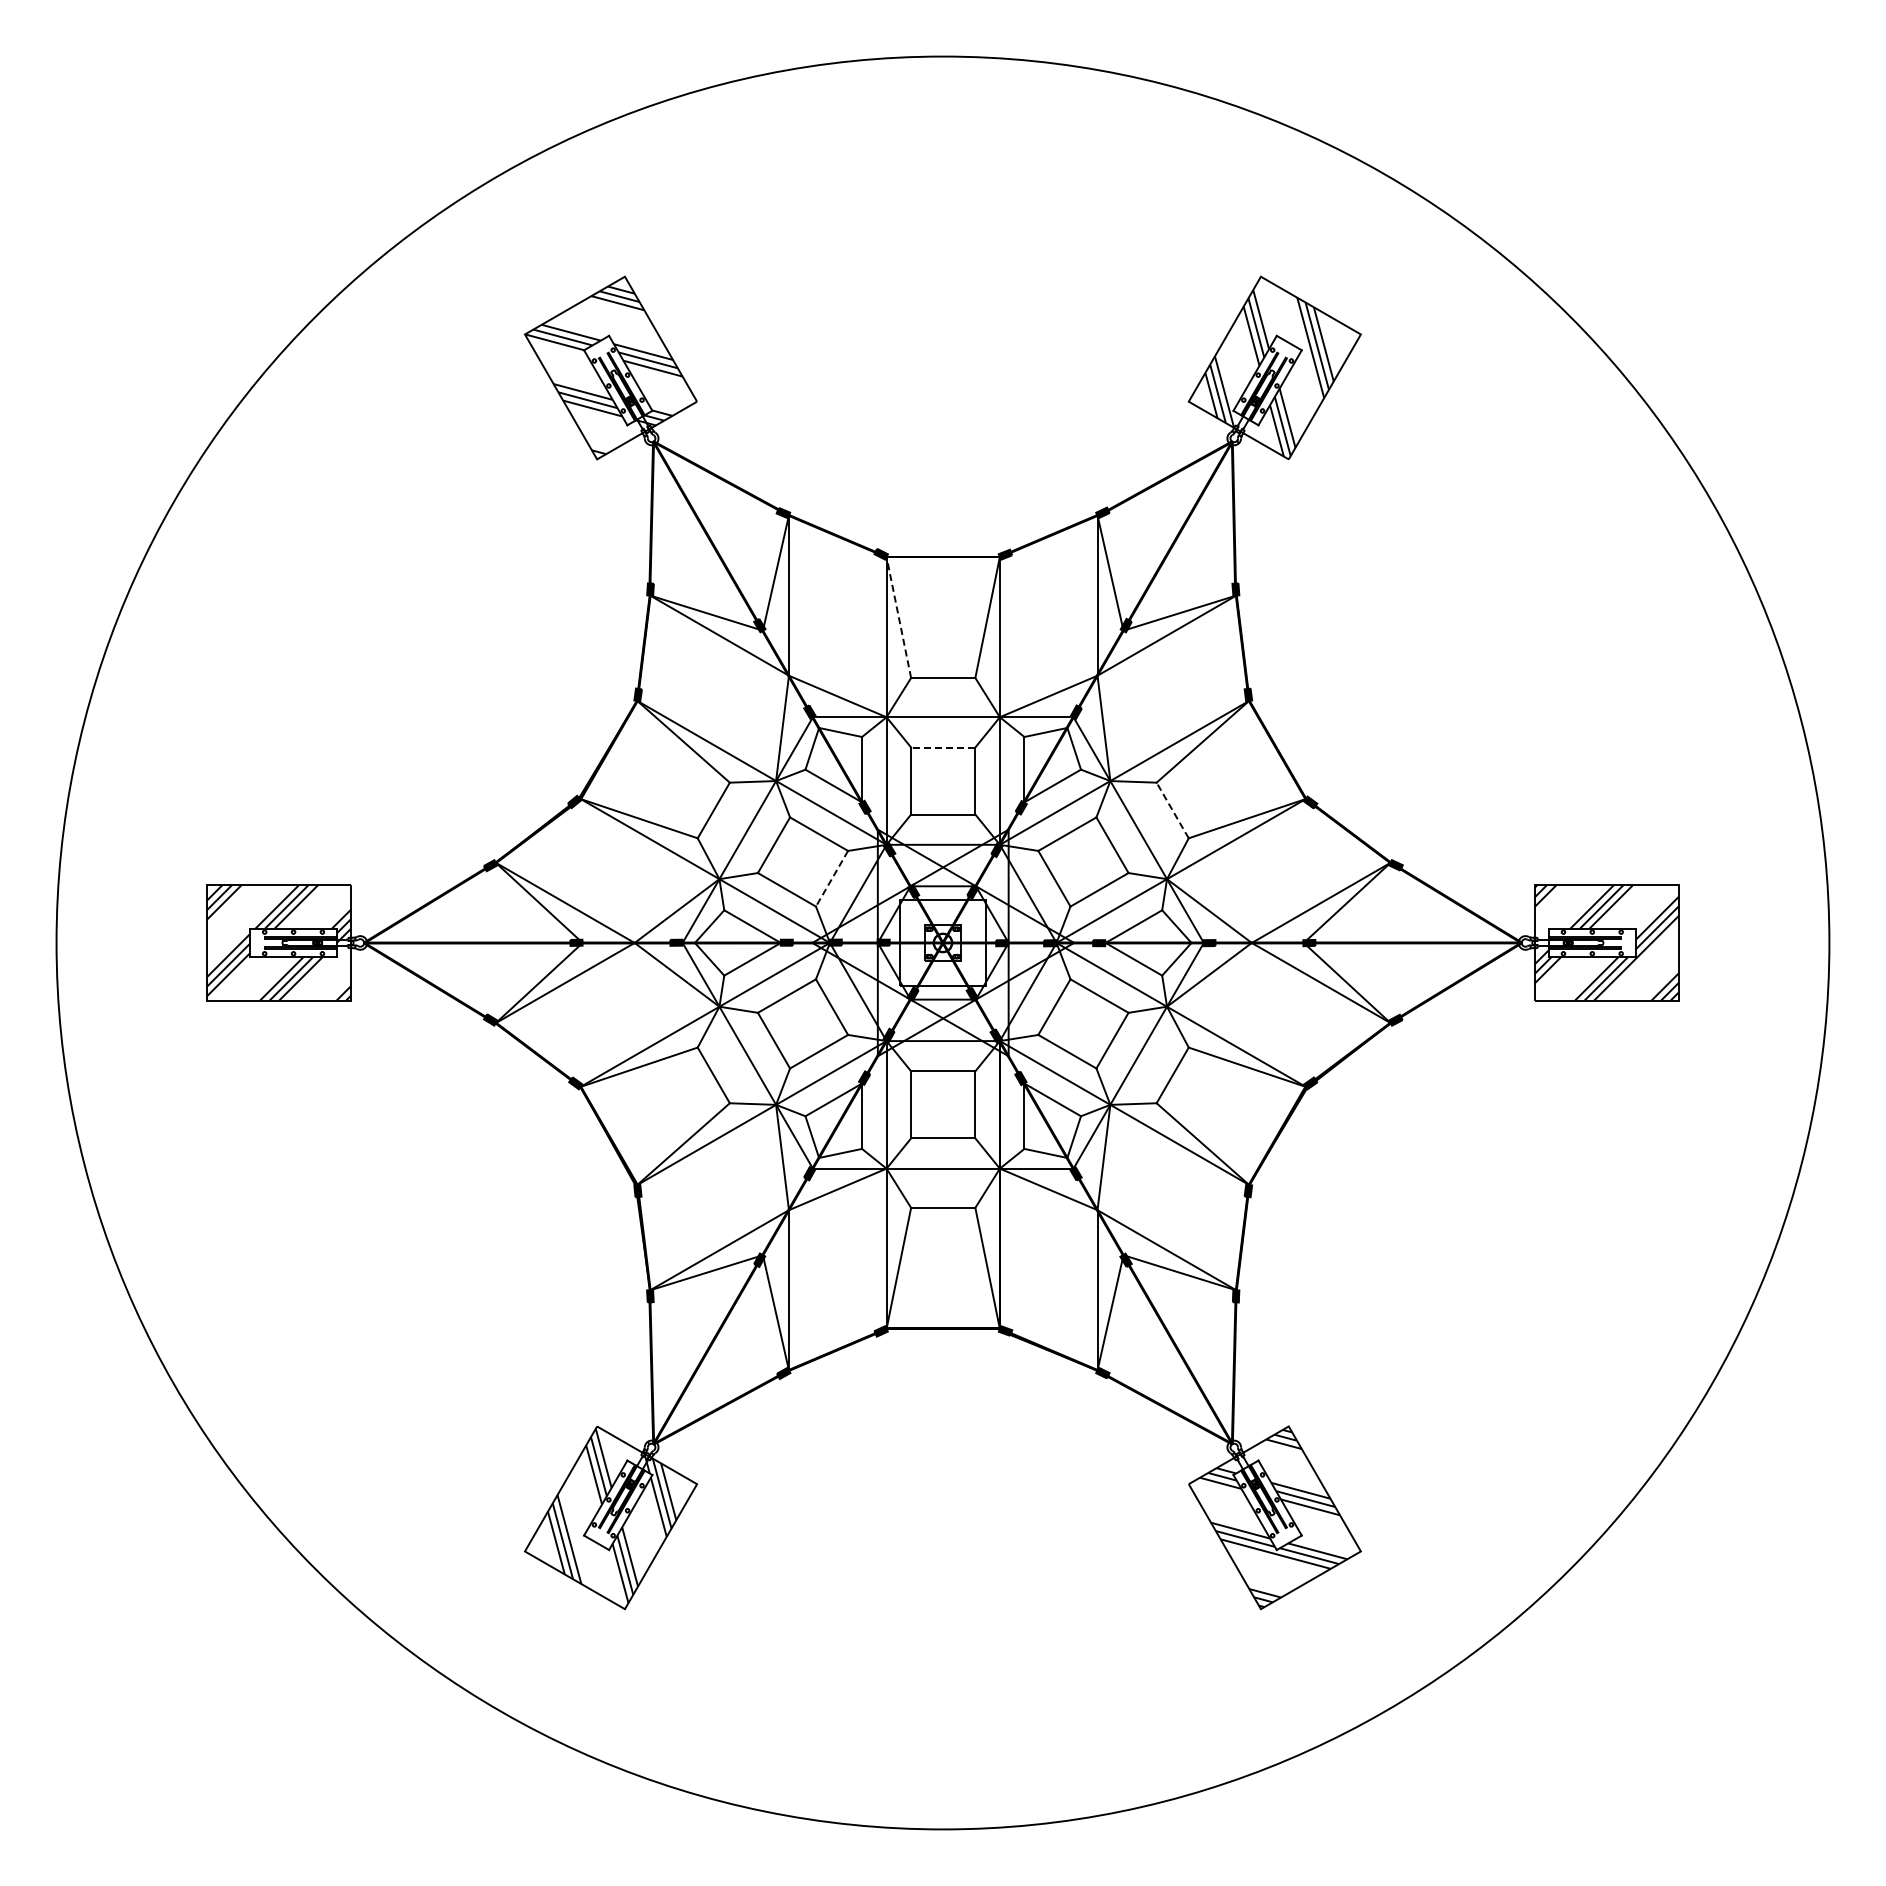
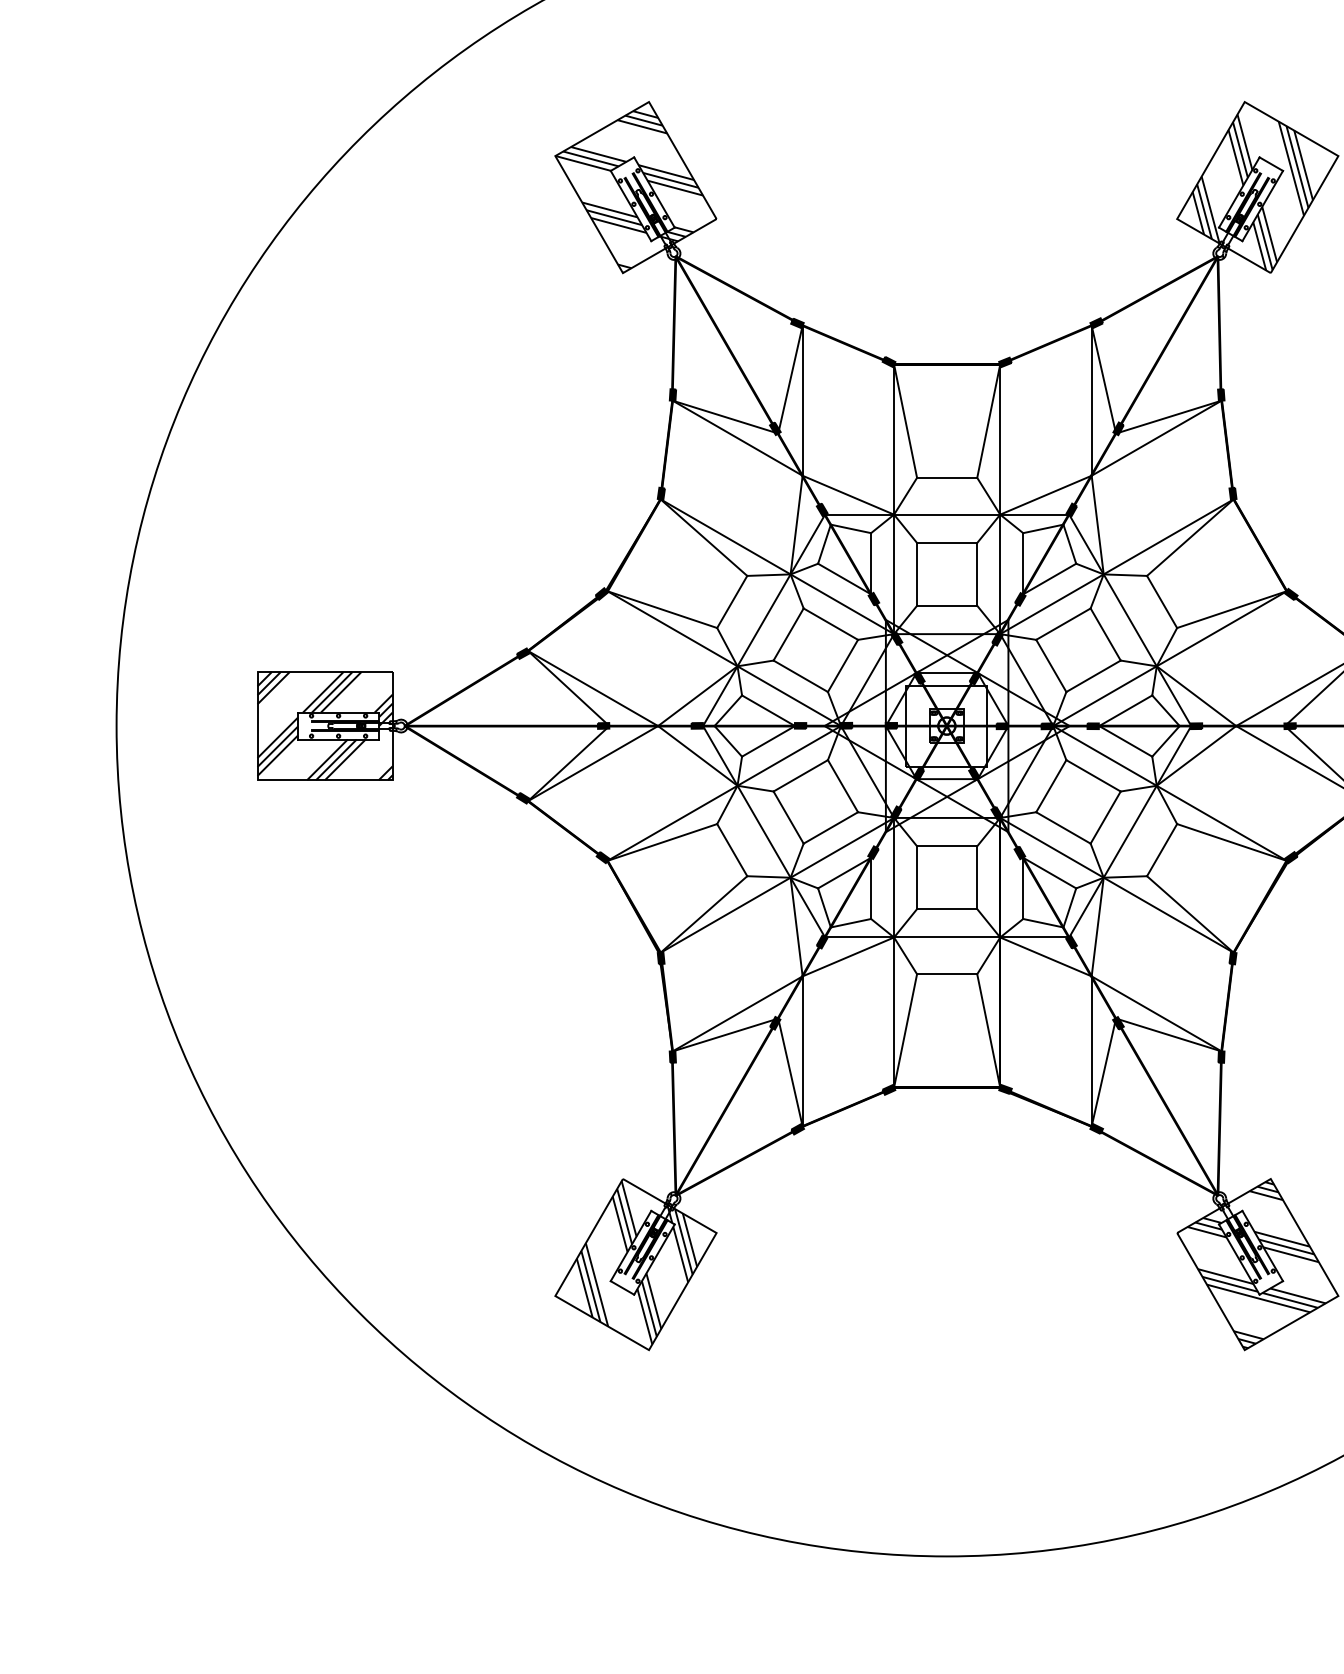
line: (898, 617) -> (905, 421), dashed -> solid
line: (942, 747) -> (946, 542), dashed -> solid
line: (1172, 810) -> (1161, 601), dashed -> solid
line: (831, 879) -> (842, 666), dashed -> solid

